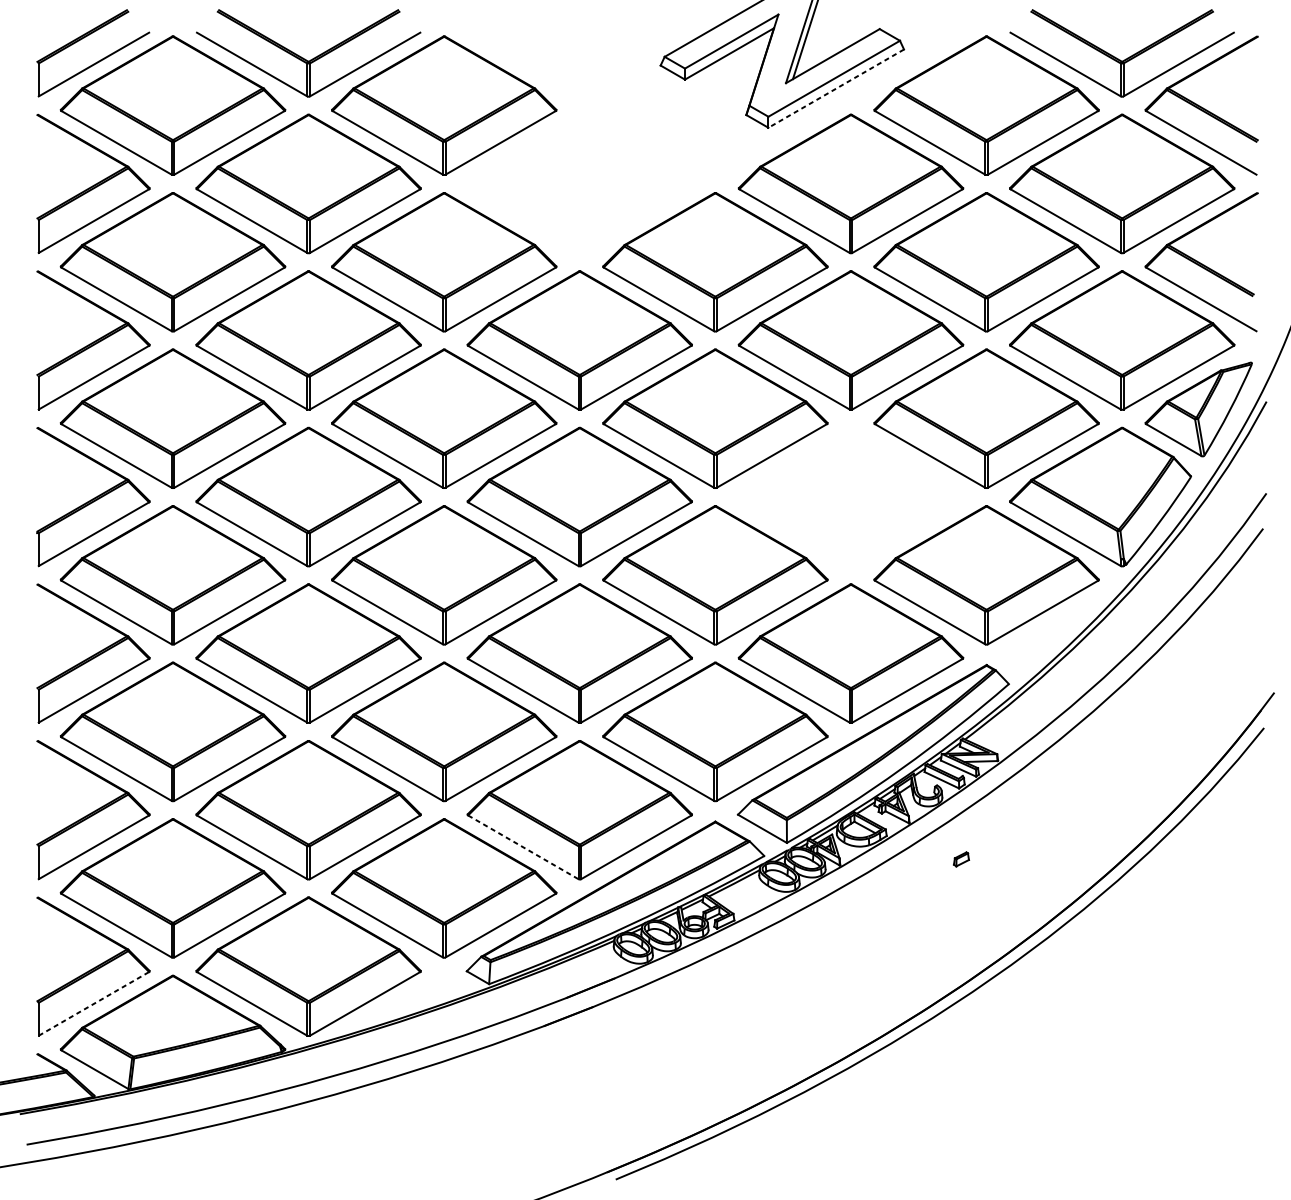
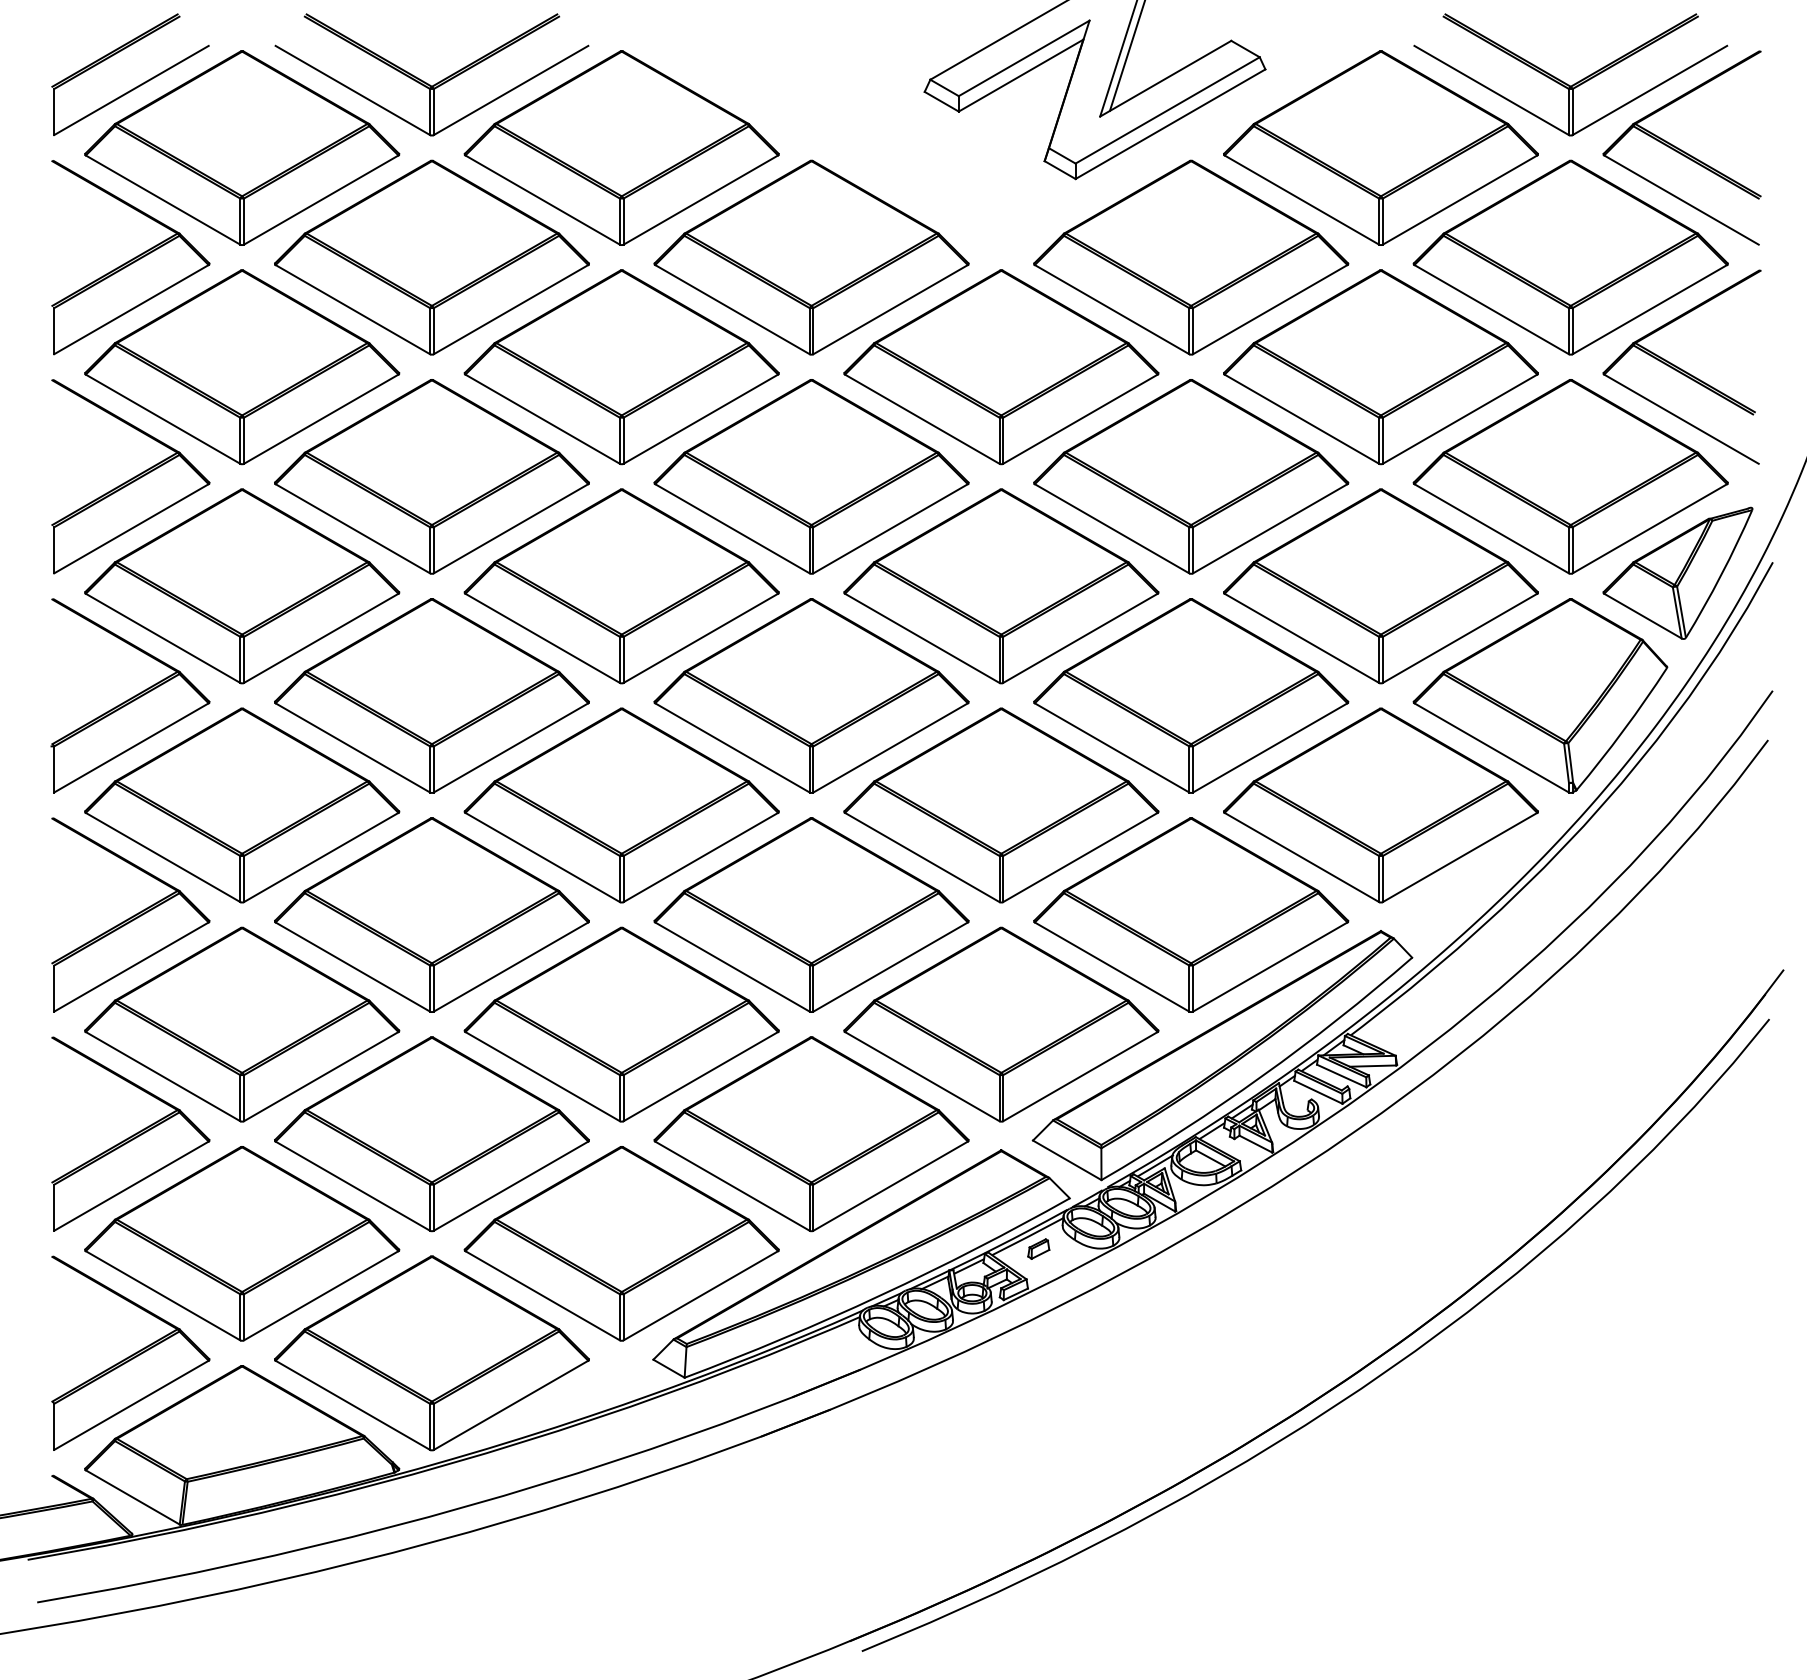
line: (836, 88) -> (1170, 124), dashed -> solid
part: (579, 183) -> (811, 257), added
part: (851, 496) -> (1191, 695), added
line: (523, 847) -> (732, 1186), dashed -> solid
part: (961, 858) -> (1038, 1248), moved
line: (93, 1003) -> (131, 1405), dashed -> solid

